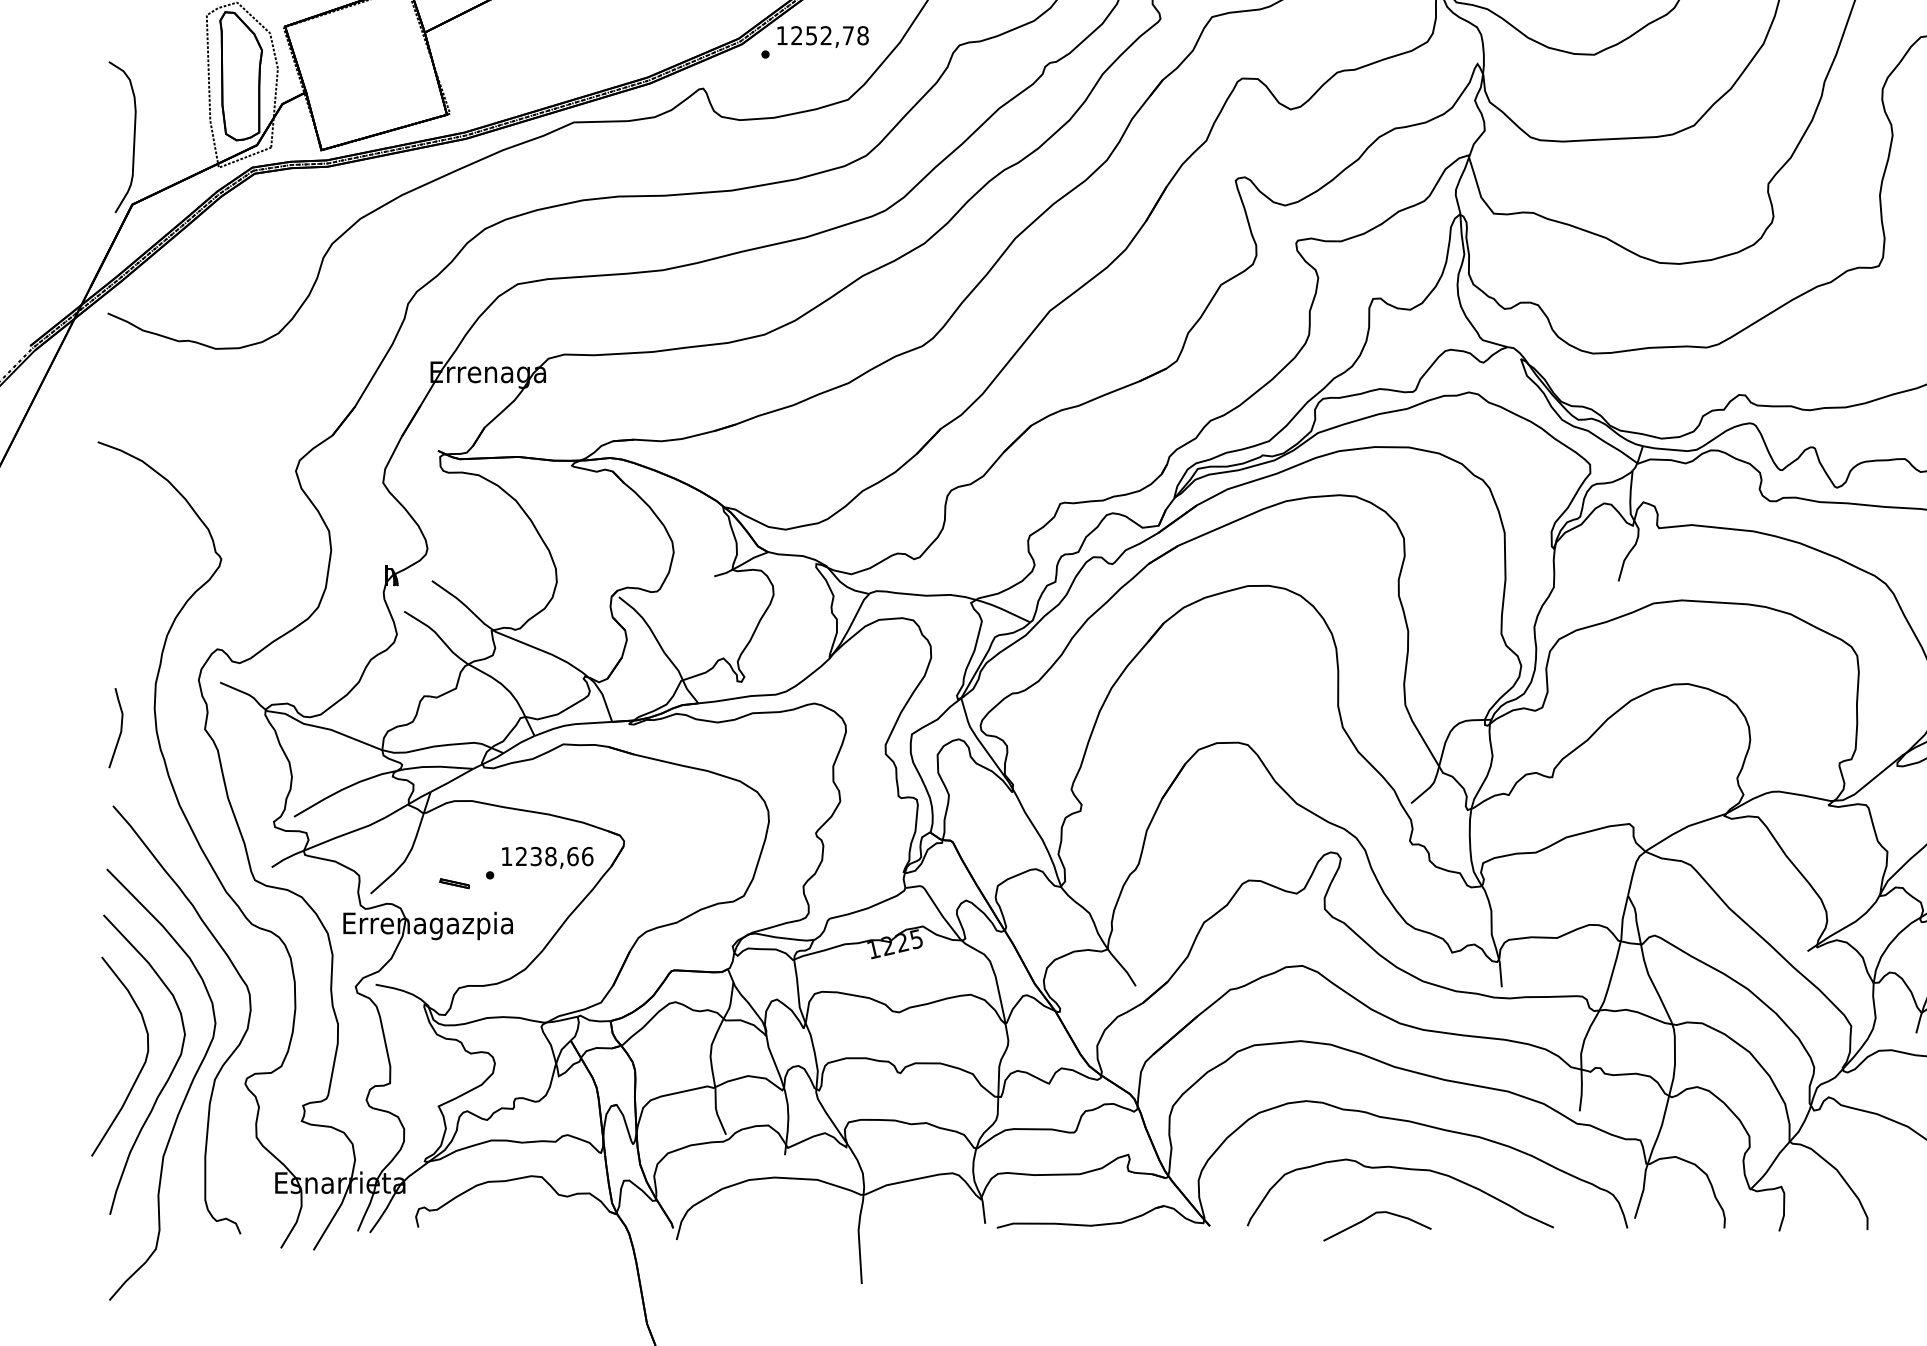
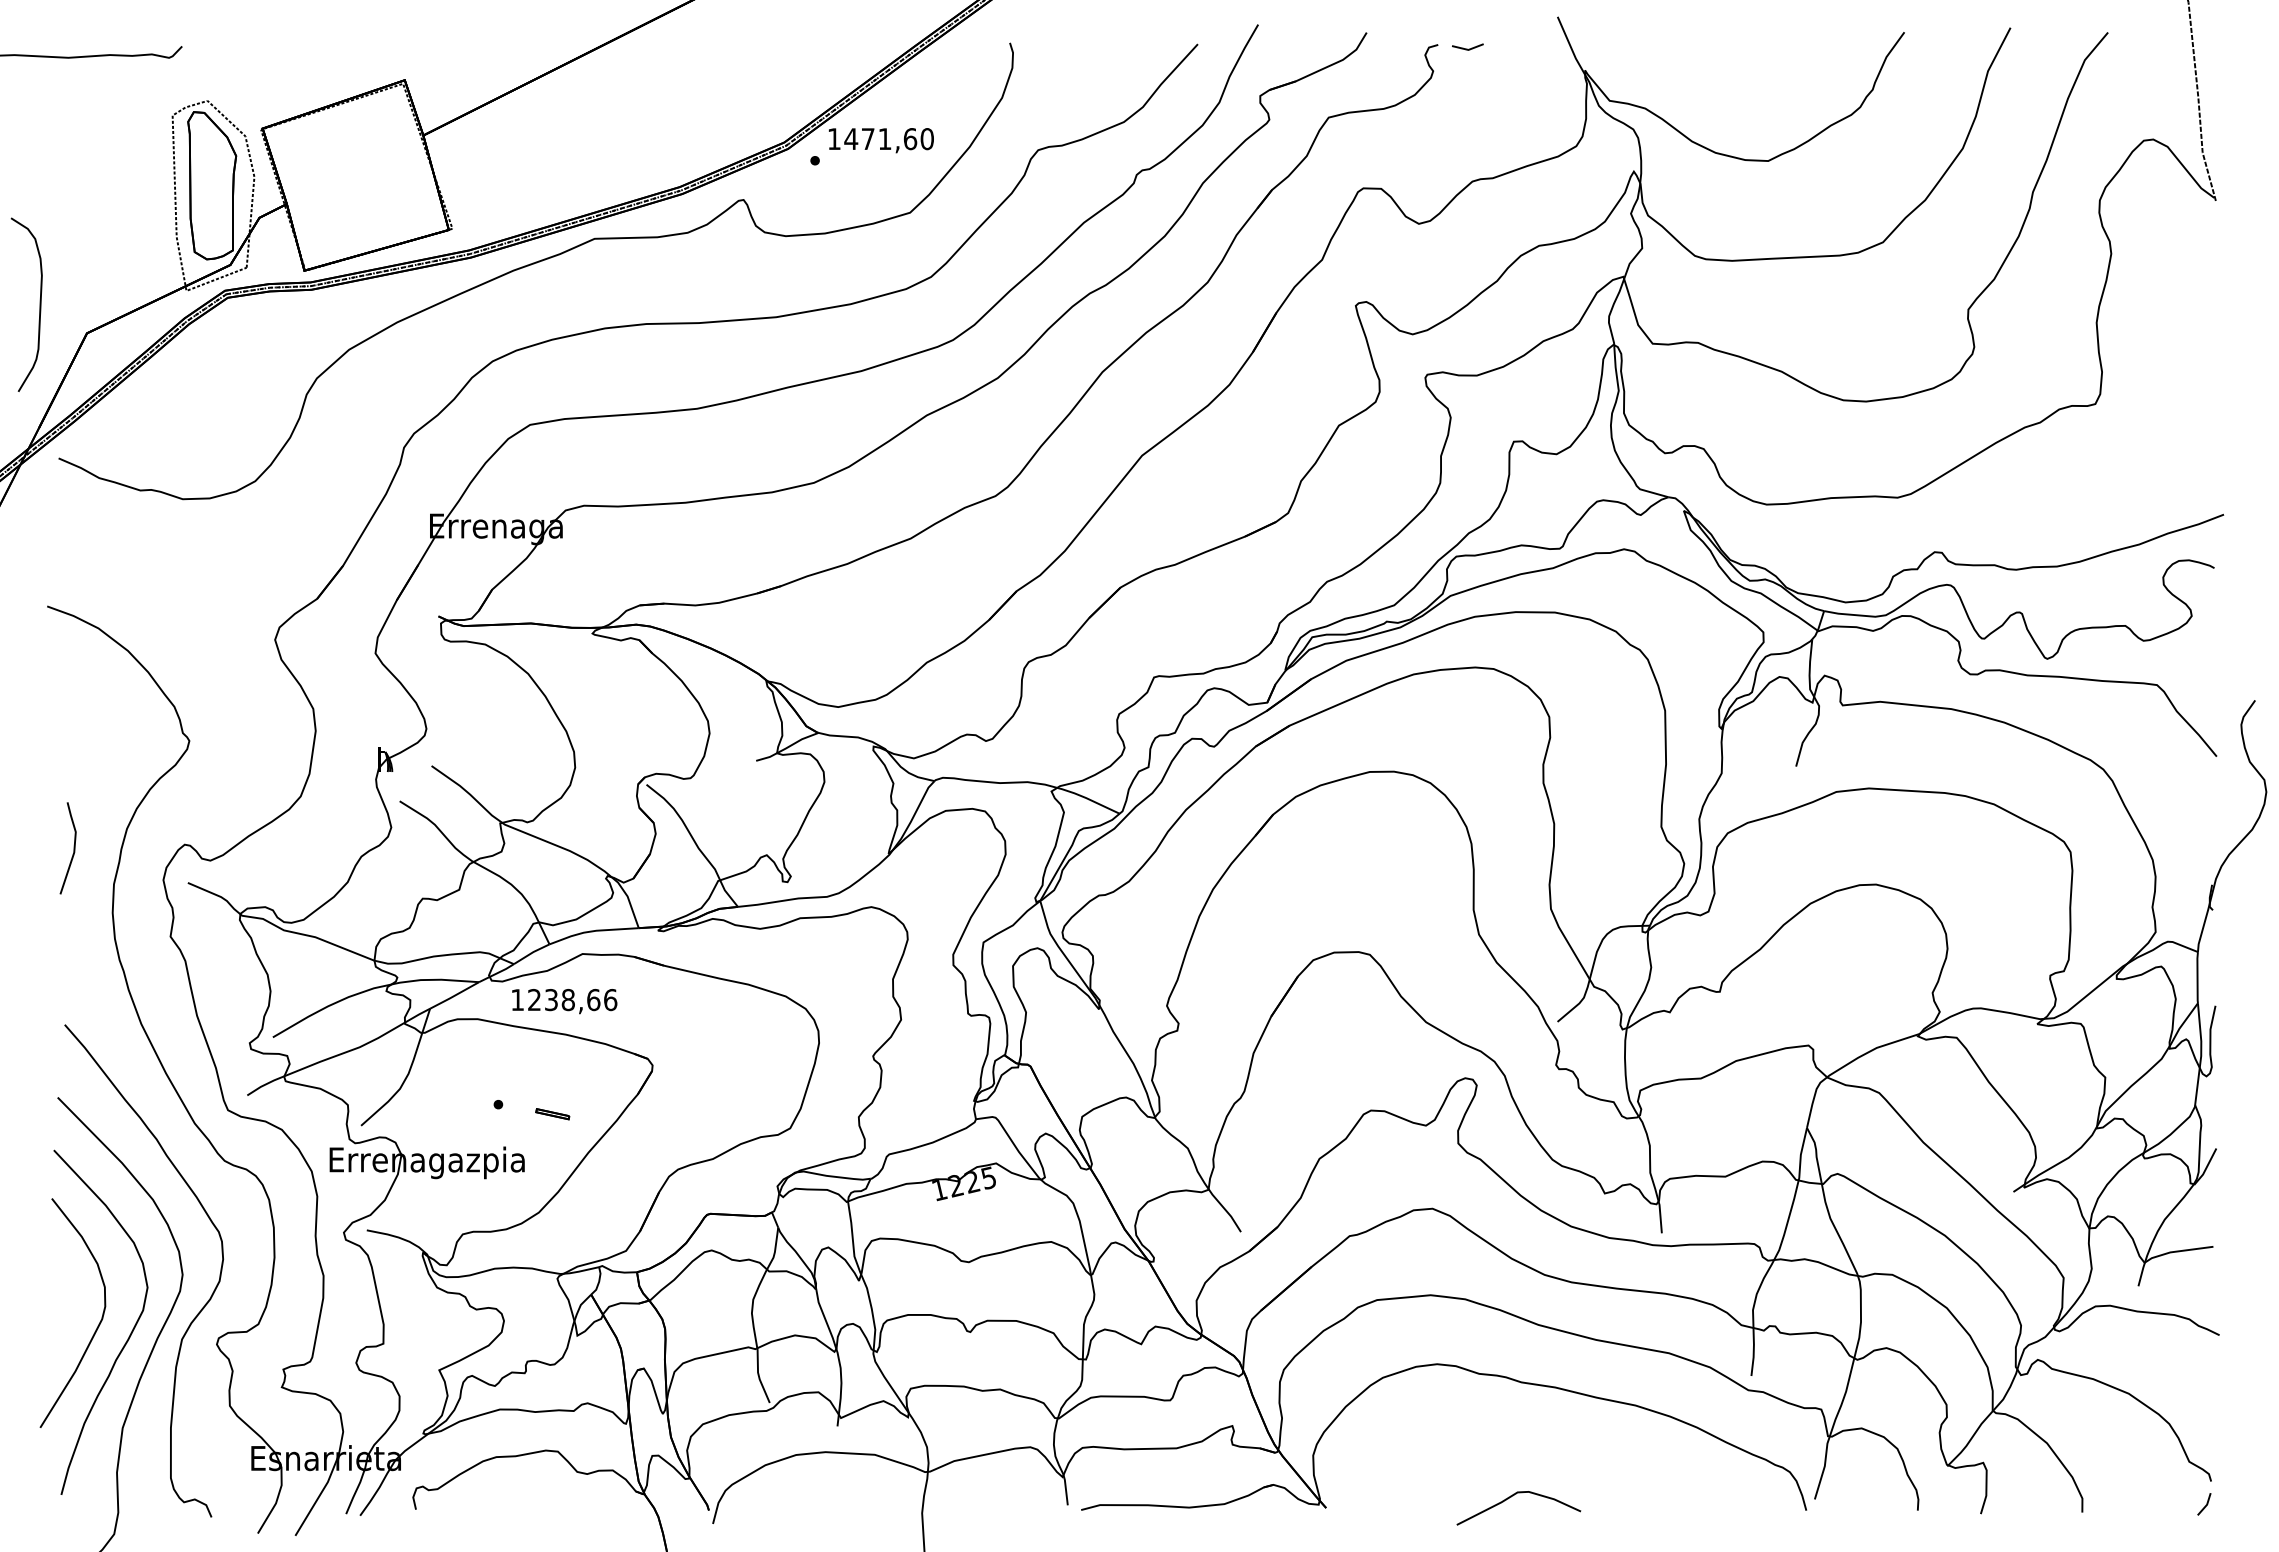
text: (829, 36) -> (888, 139), 1252,78 -> 1471,60
curve: (133, 136) -> (39, 304), moved
line: (120, 728) -> (73, 848), moved
text: (547, 857) -> (564, 1001), moved
part: (454, 883) -> (552, 1114), moved
curve: (1399, 1169) -> (1544, 1442), removed

